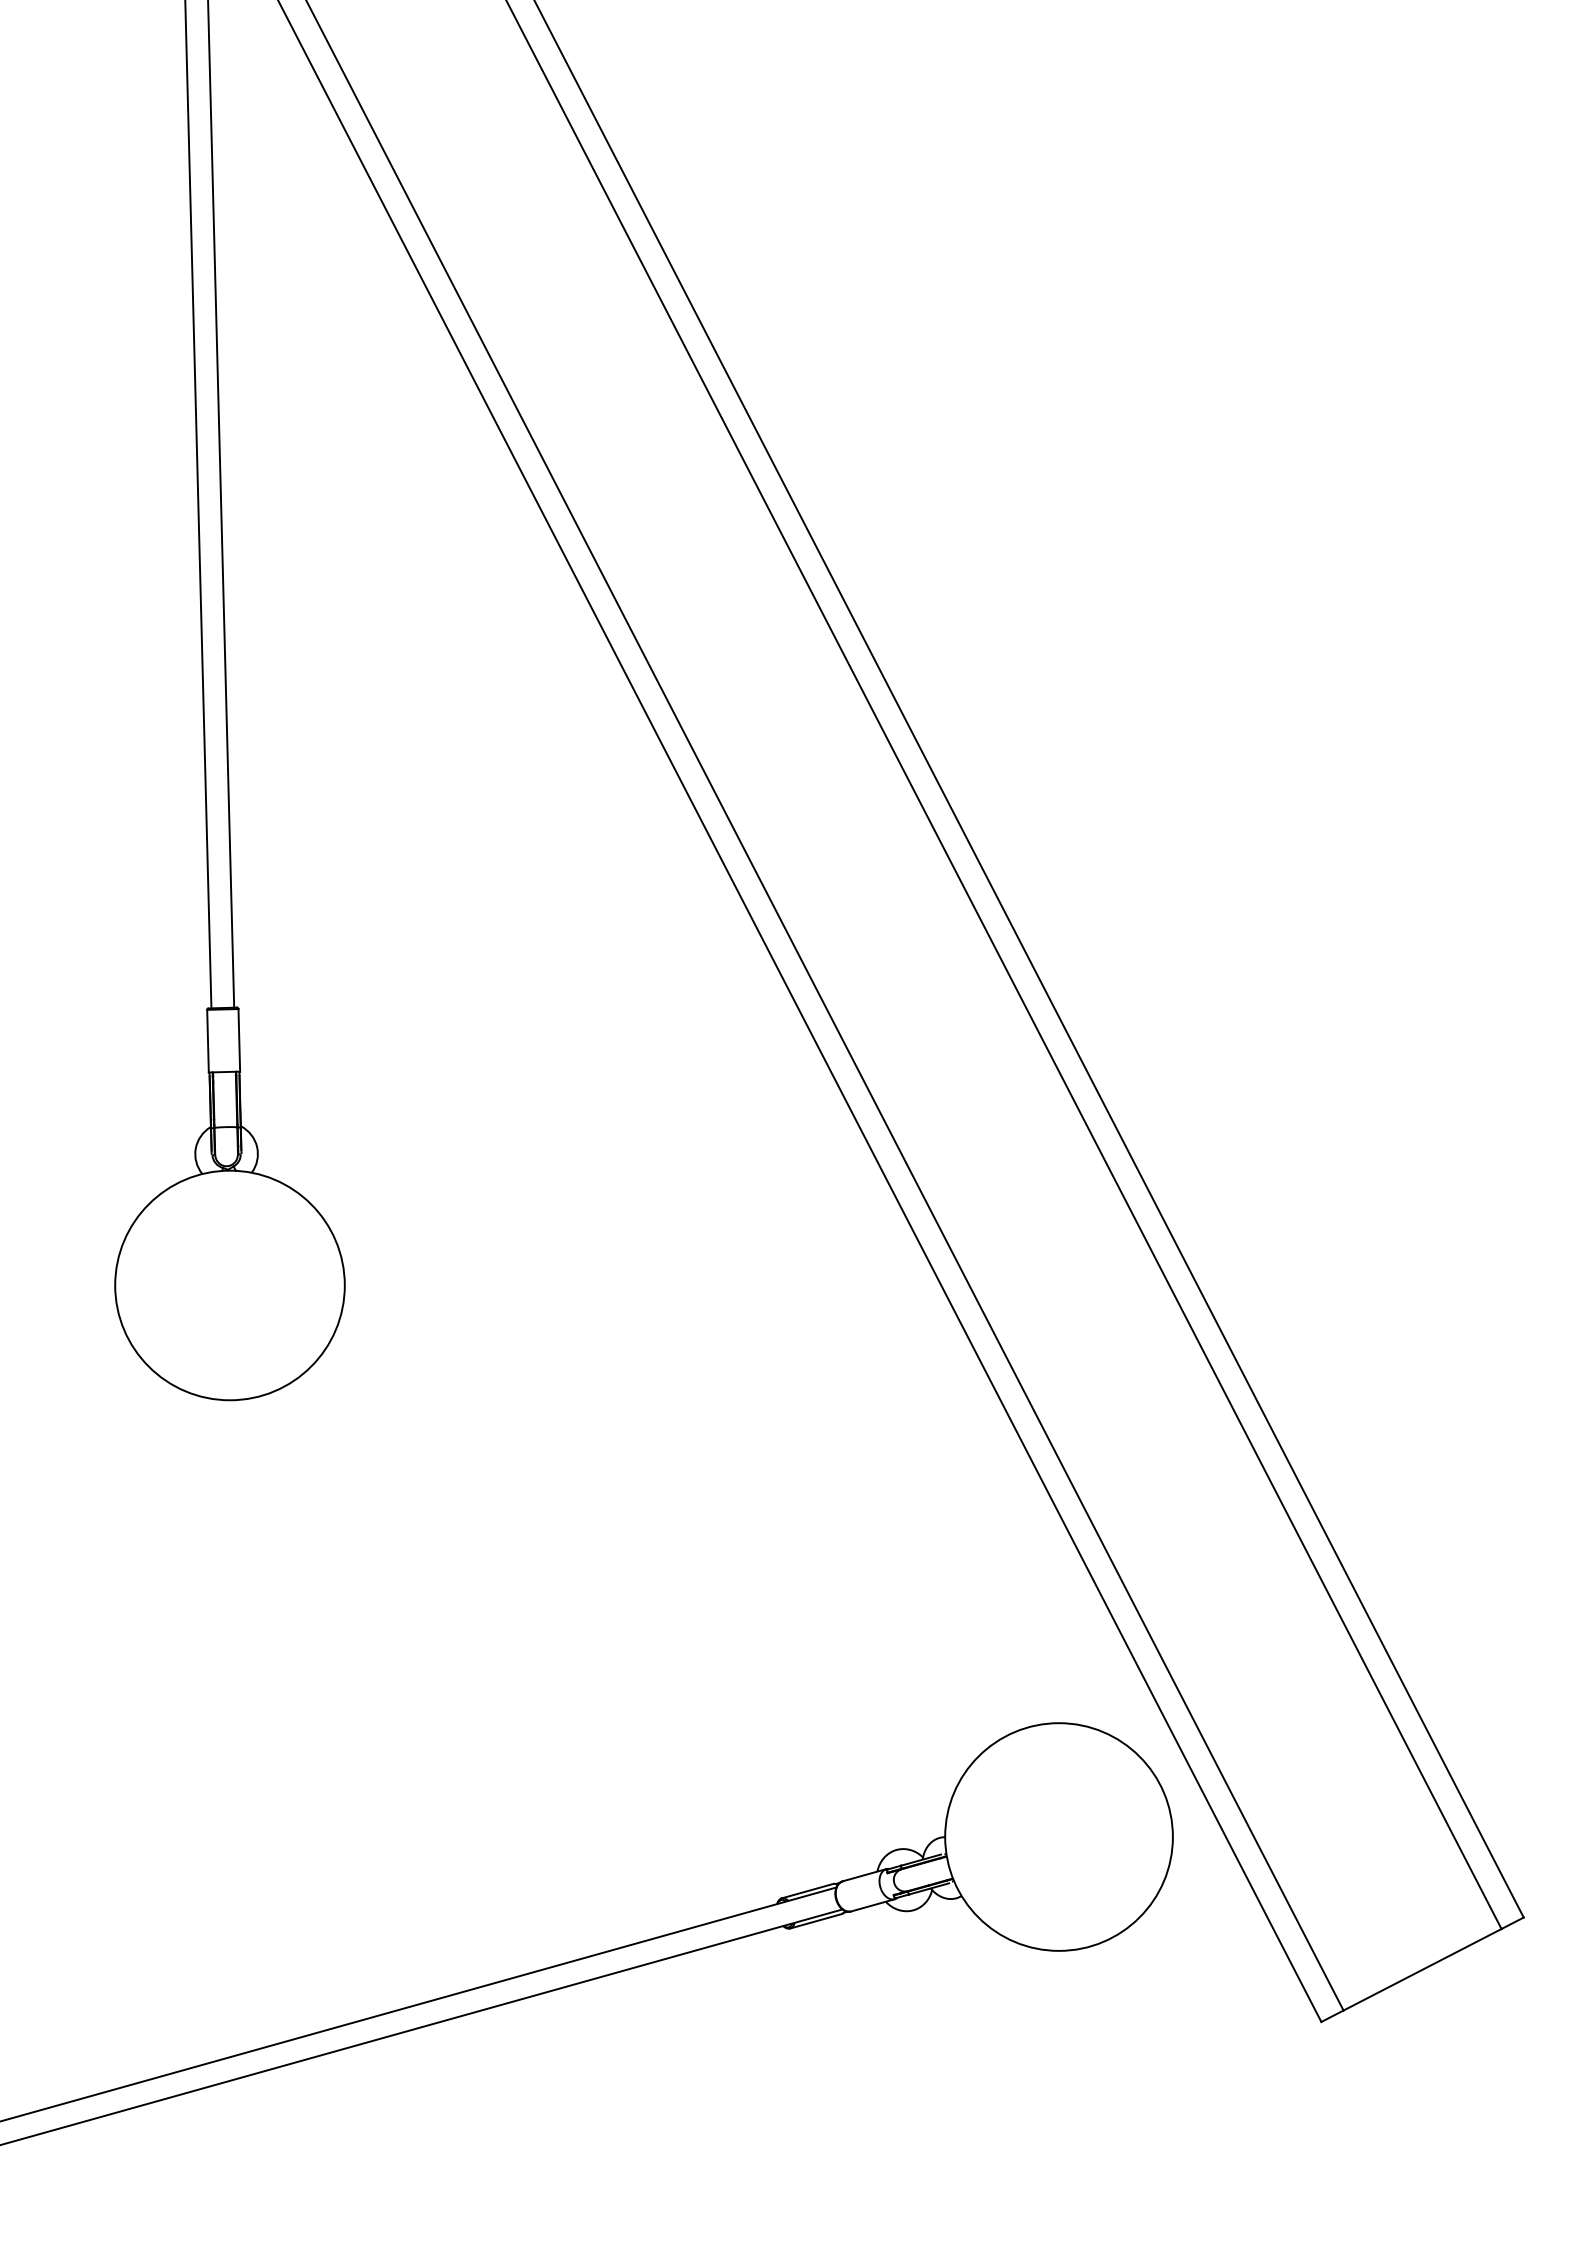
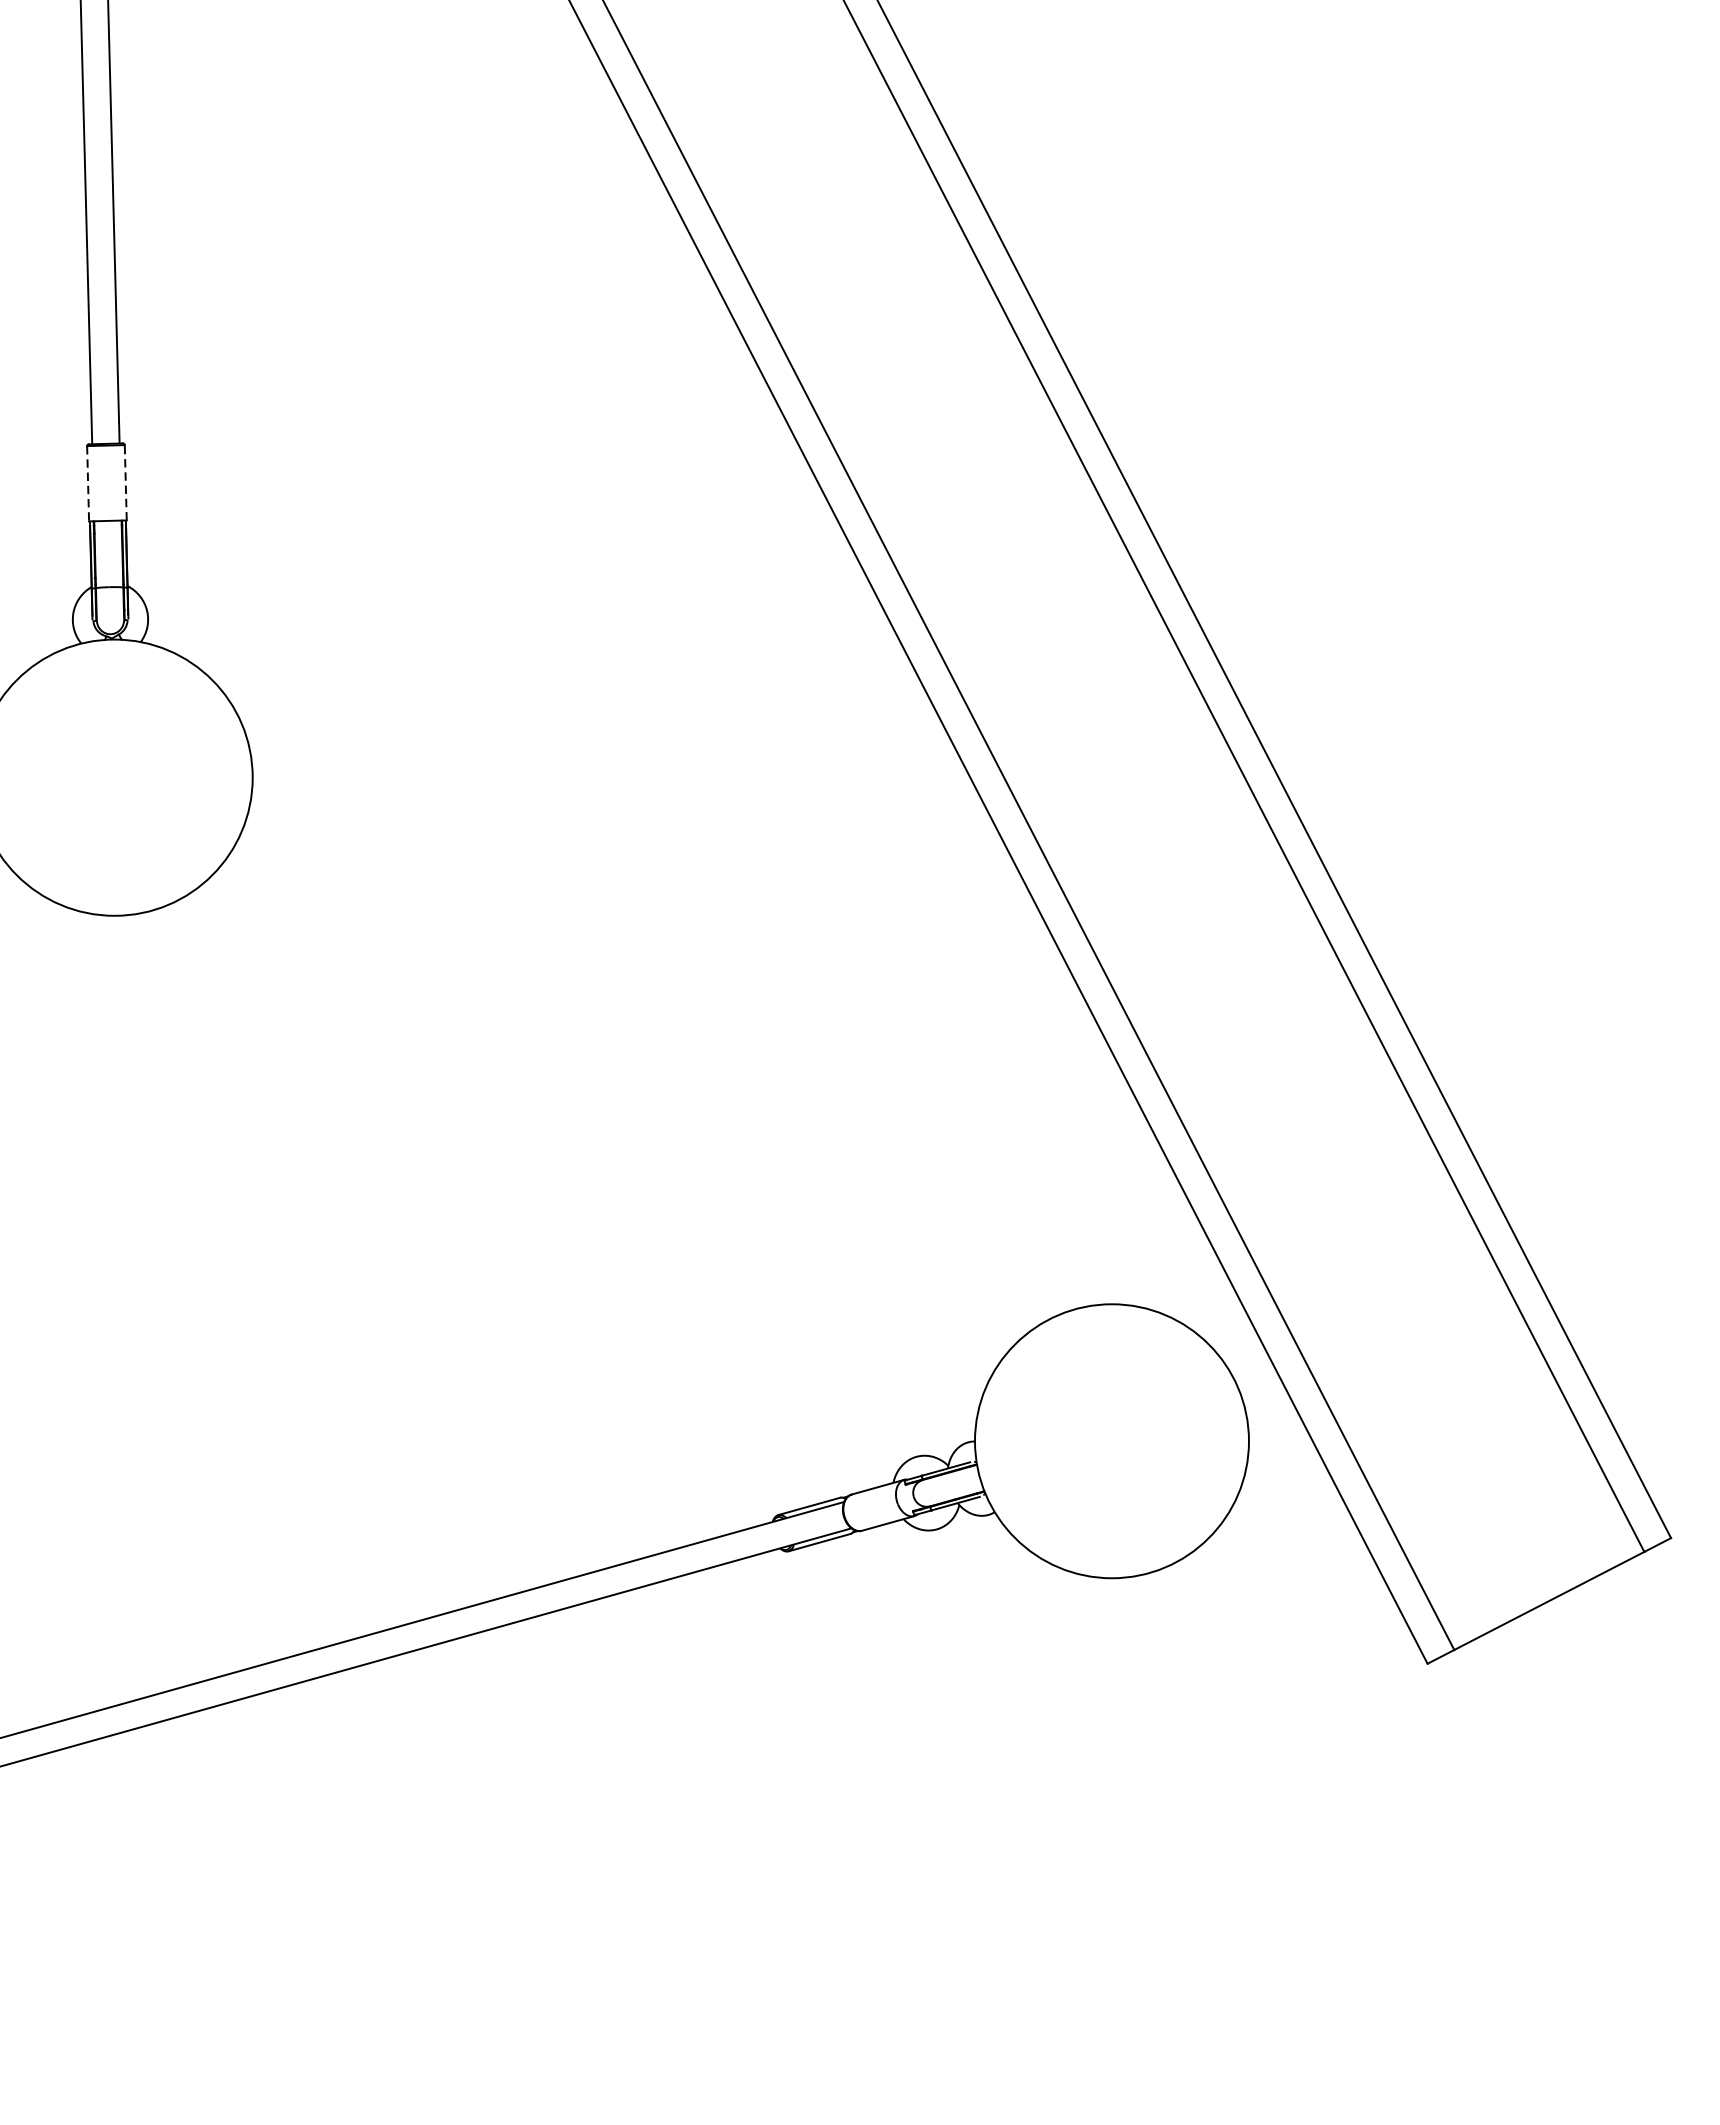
line: (239, 1039) -> (126, 481), solid -> dashed
line: (208, 1041) -> (88, 484), solid -> dashed

